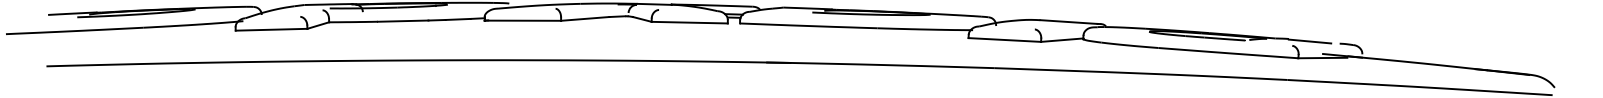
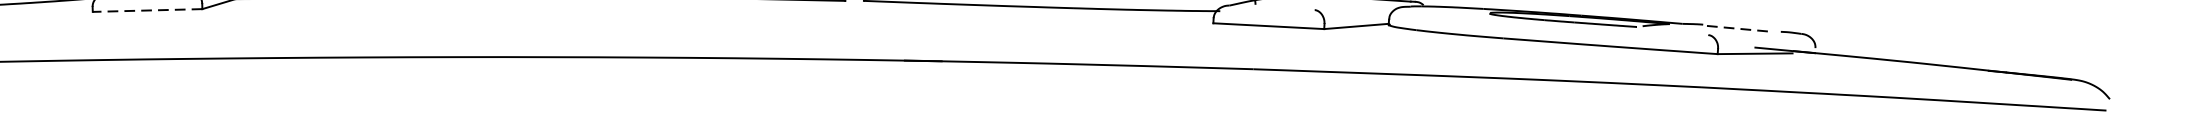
line: (271, 29) -> (147, 10), solid -> dashed
line: (1309, 41) -> (1734, 28), solid -> dashed

